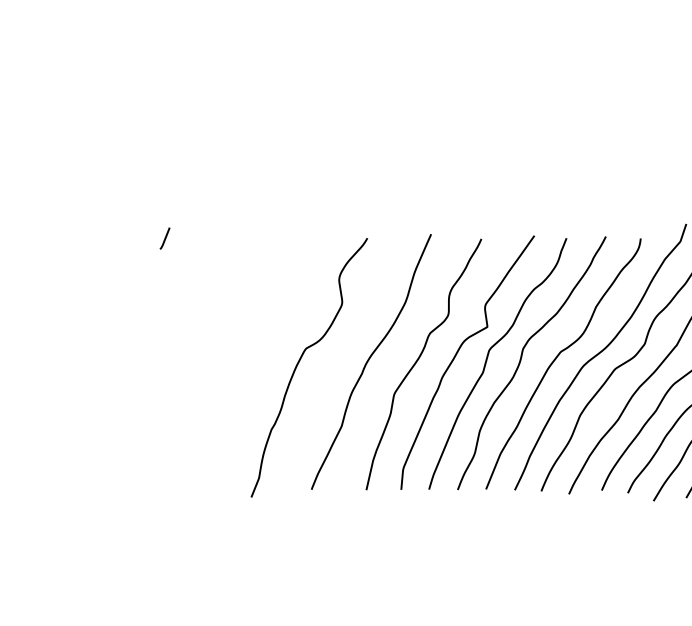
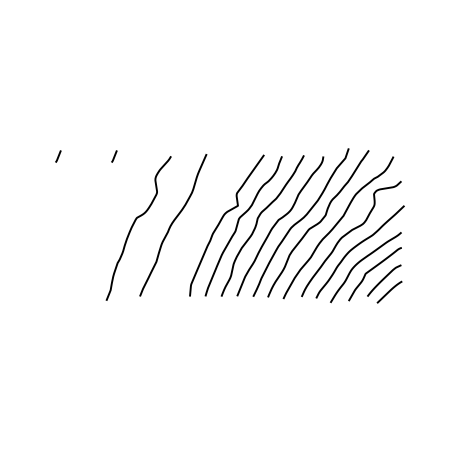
line: (265, 238) -> (114, 156), added
curve: (418, 362) -> (199, 225), removed

